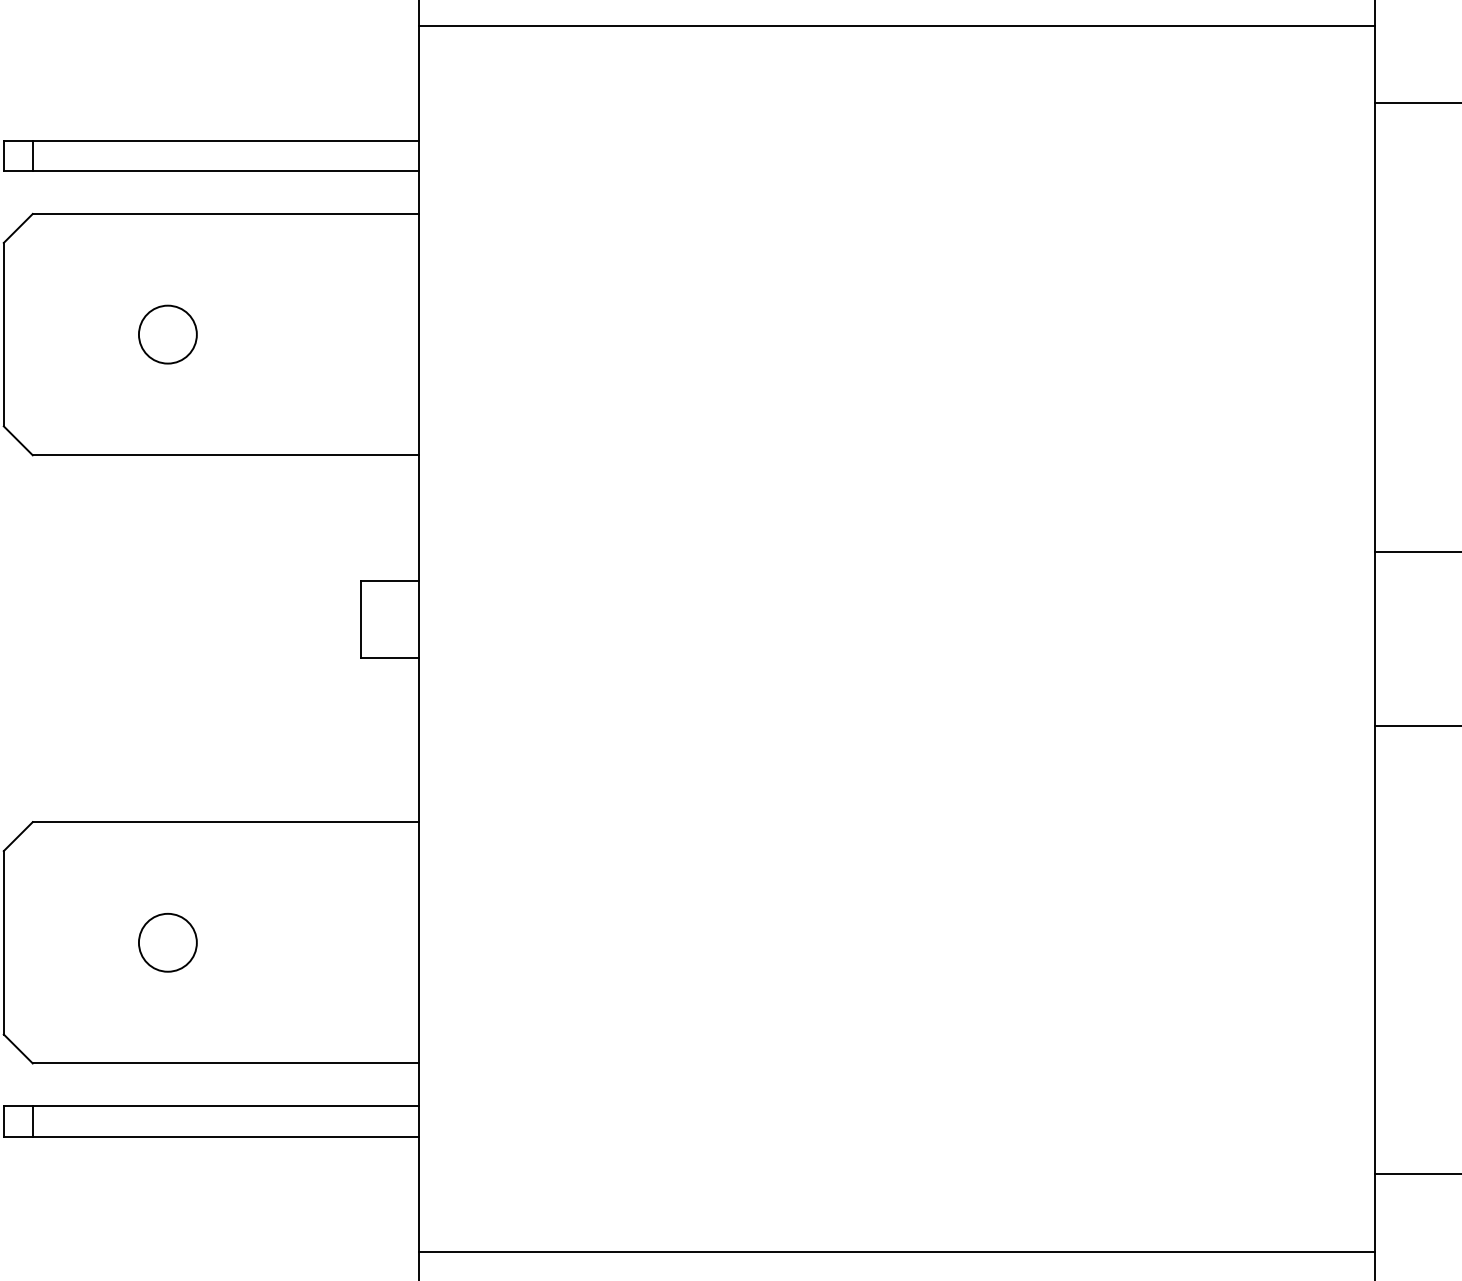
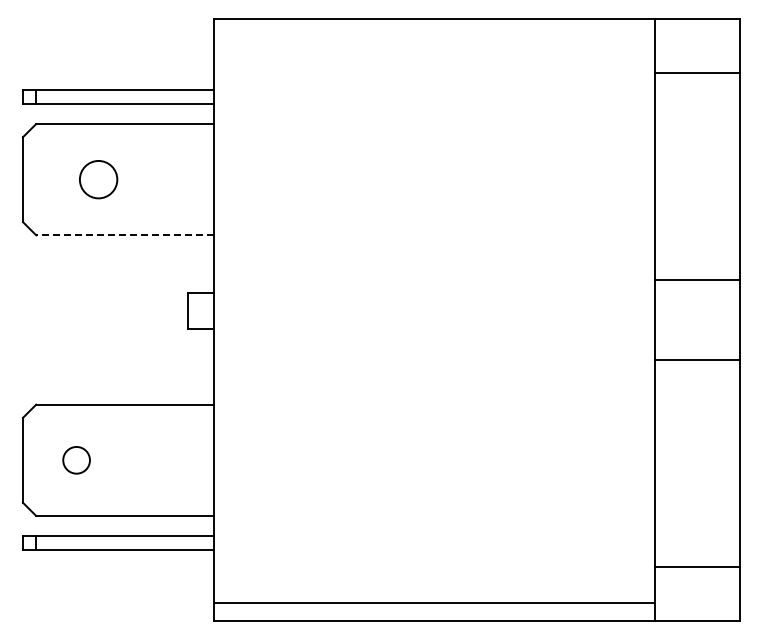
line: (895, 26) -> (434, 37), removed
circle: (167, 334) -> (98, 179), size x1.4
line: (224, 455) -> (124, 235), solid -> dashed
circle: (167, 943) -> (76, 460), moved

